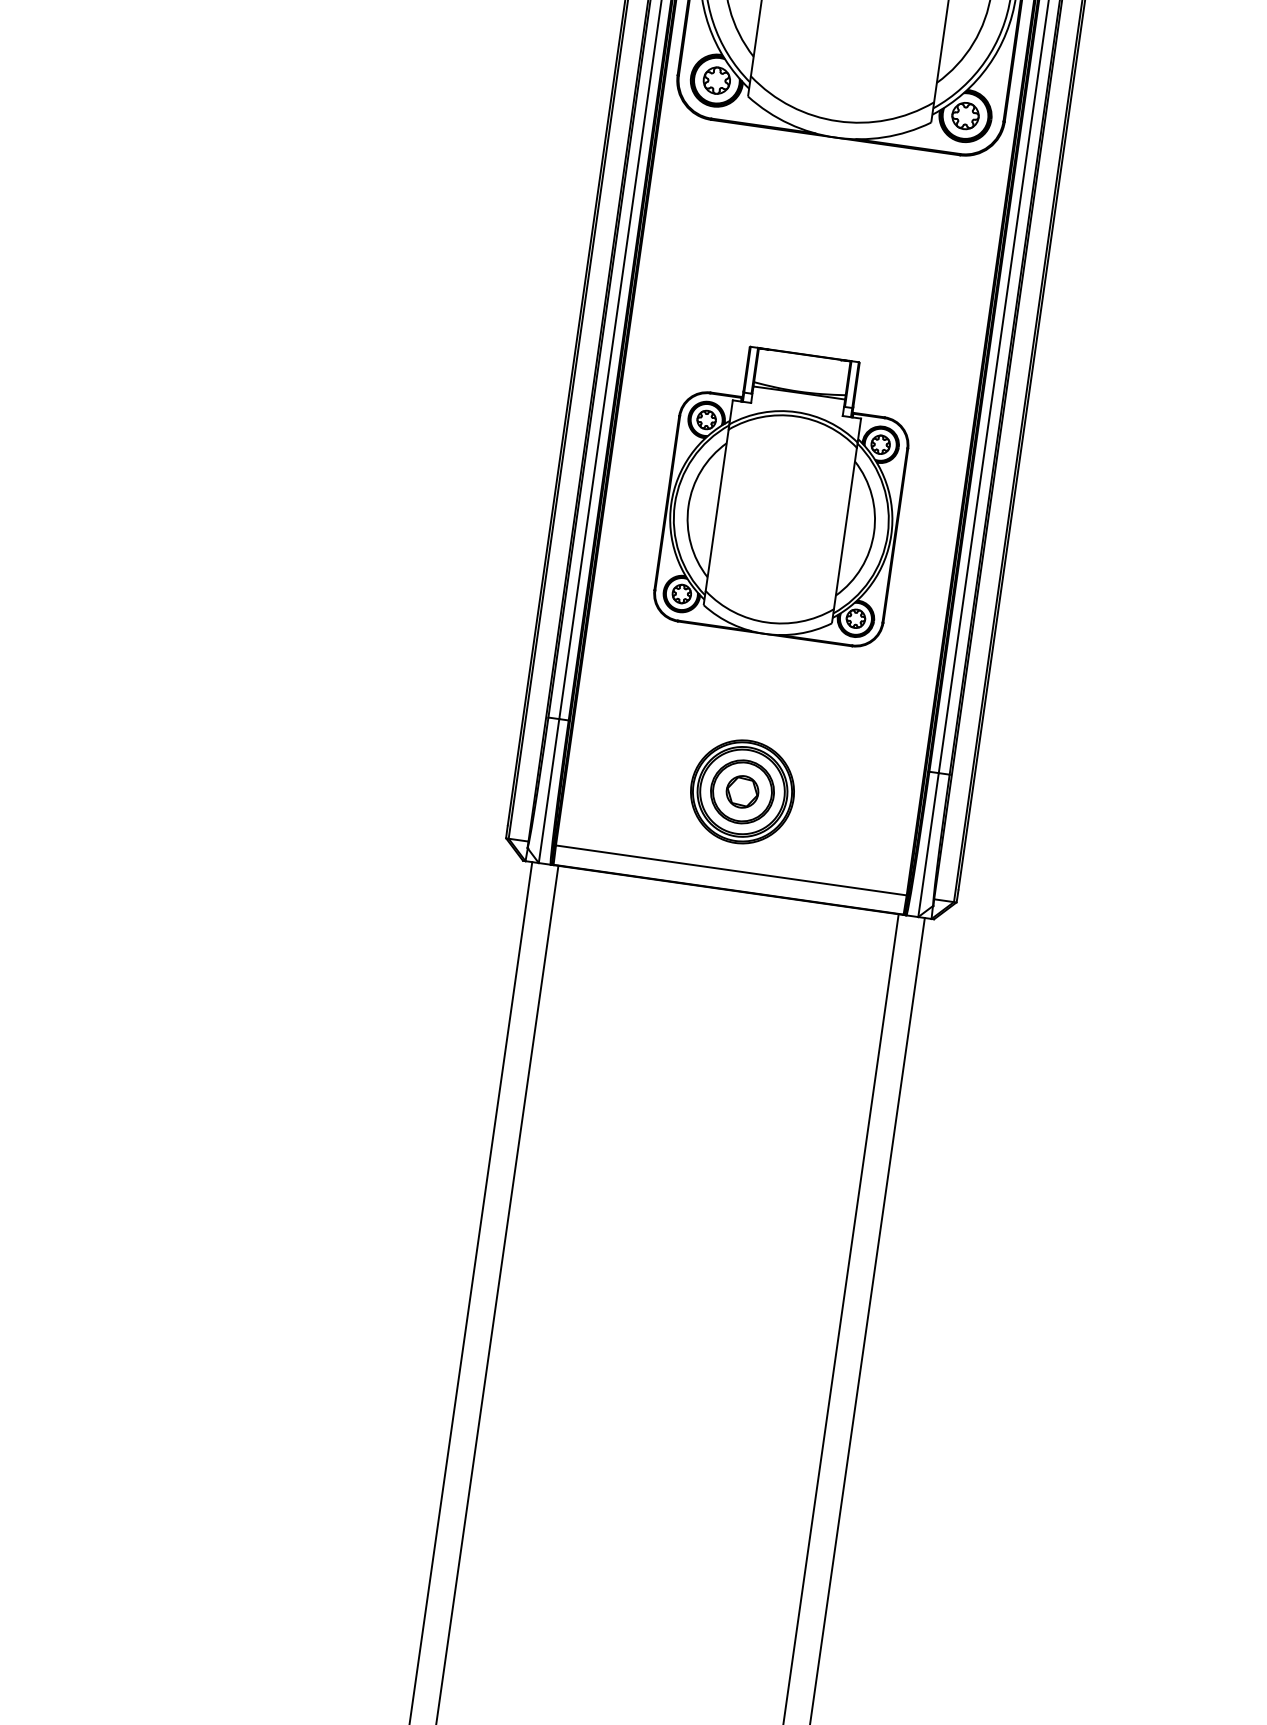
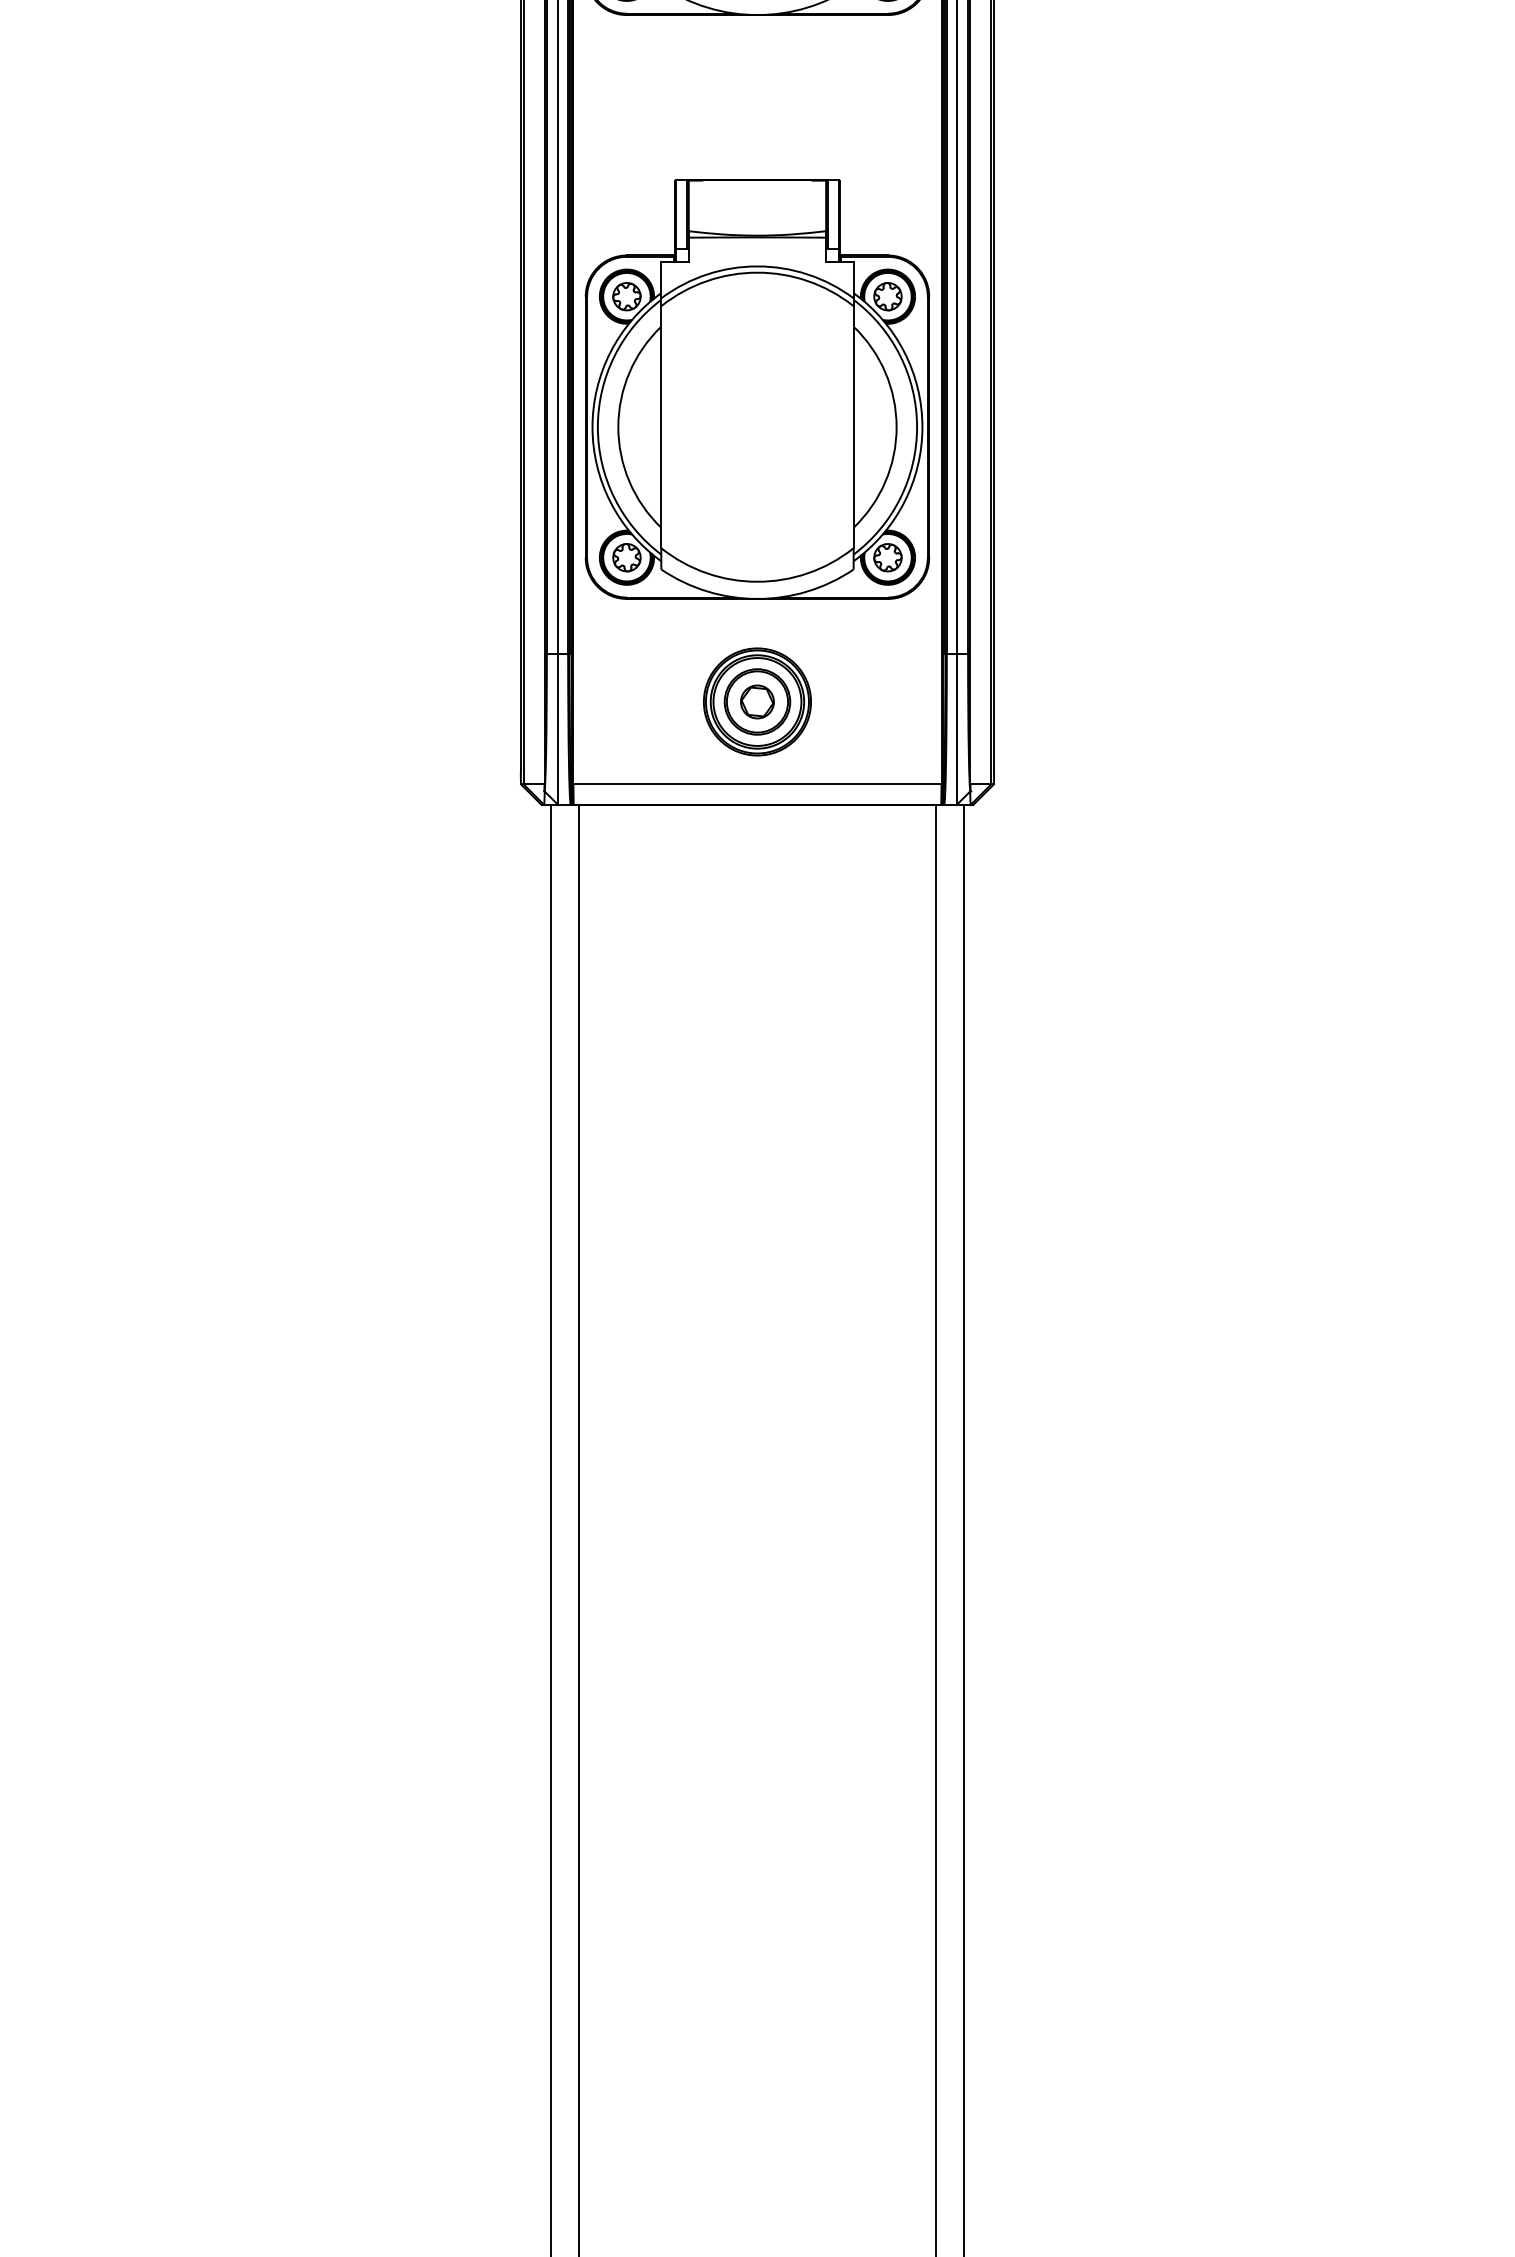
part: (784, 494) -> (757, 389), size x1.43

